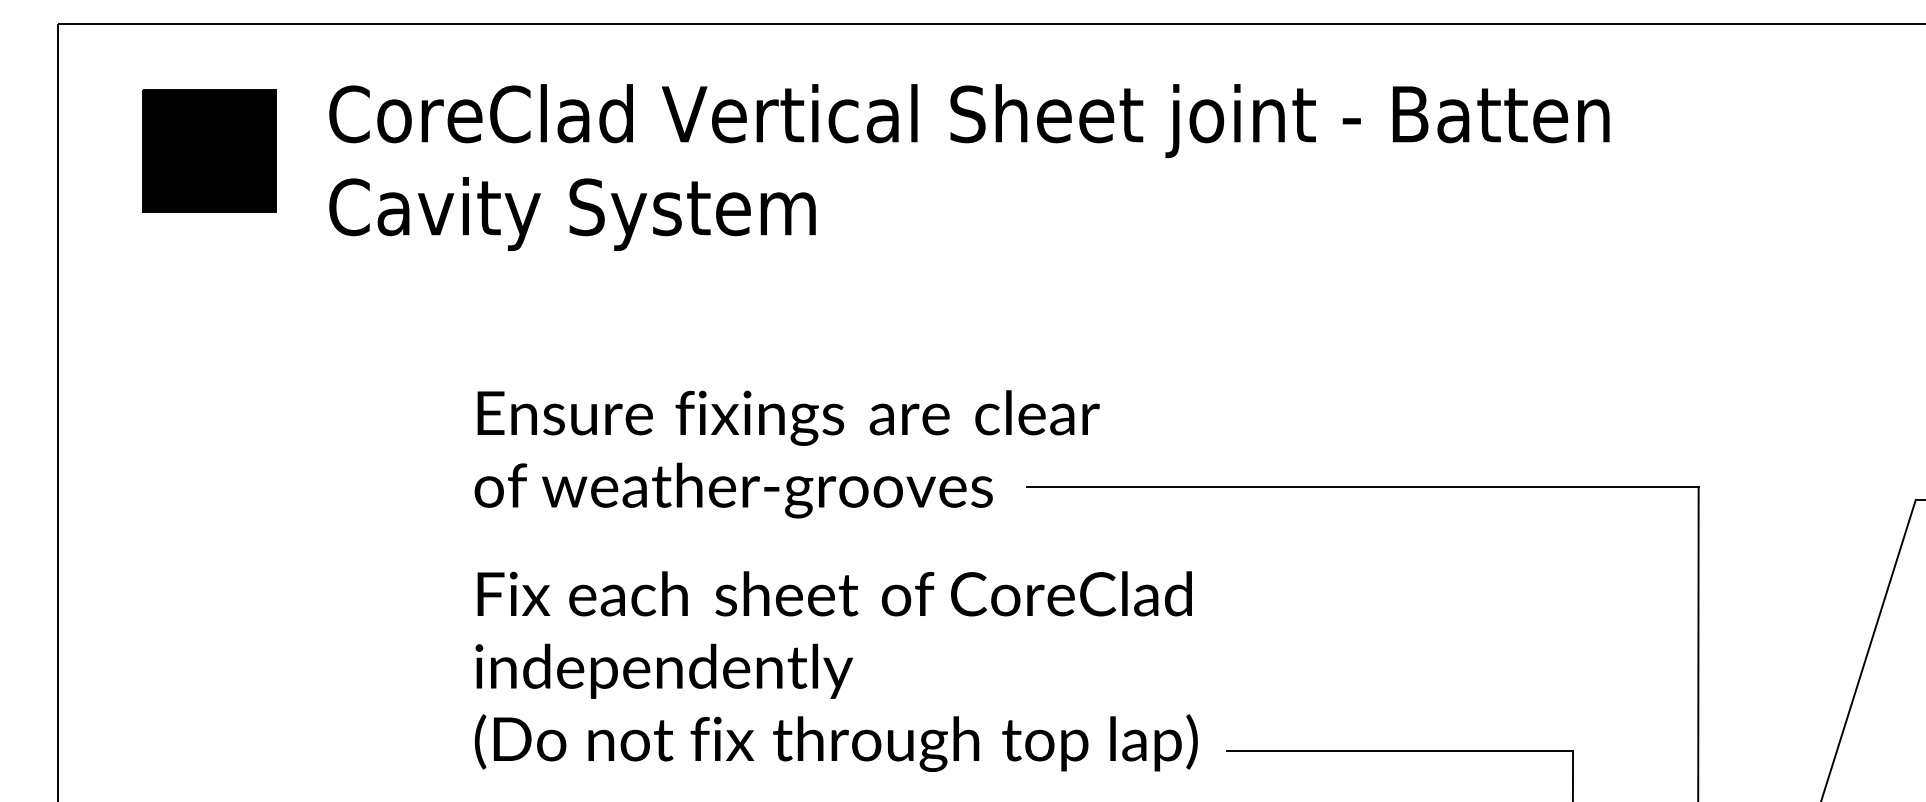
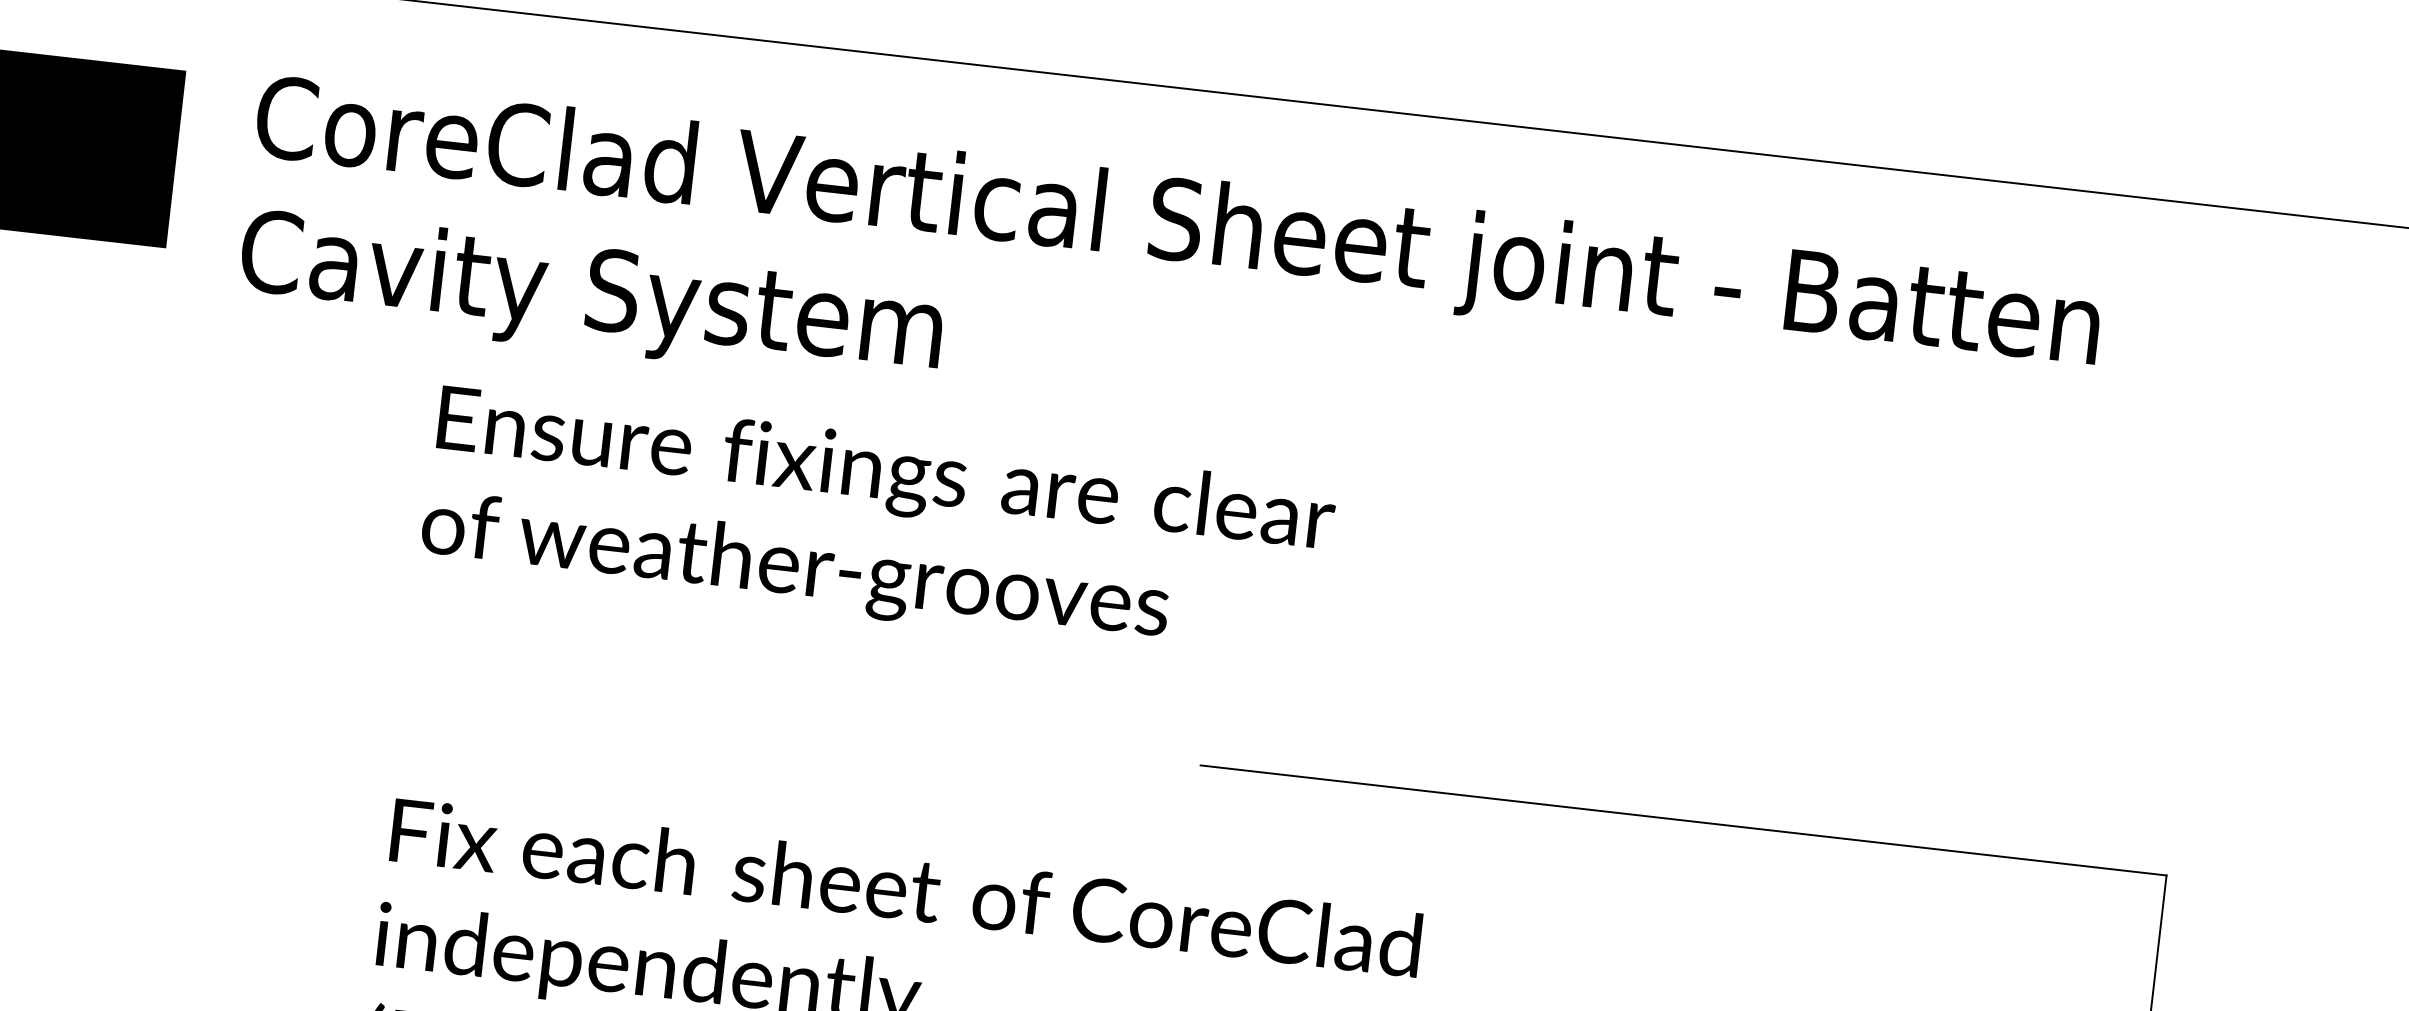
text: (786, 454) -> (876, 526), moved

